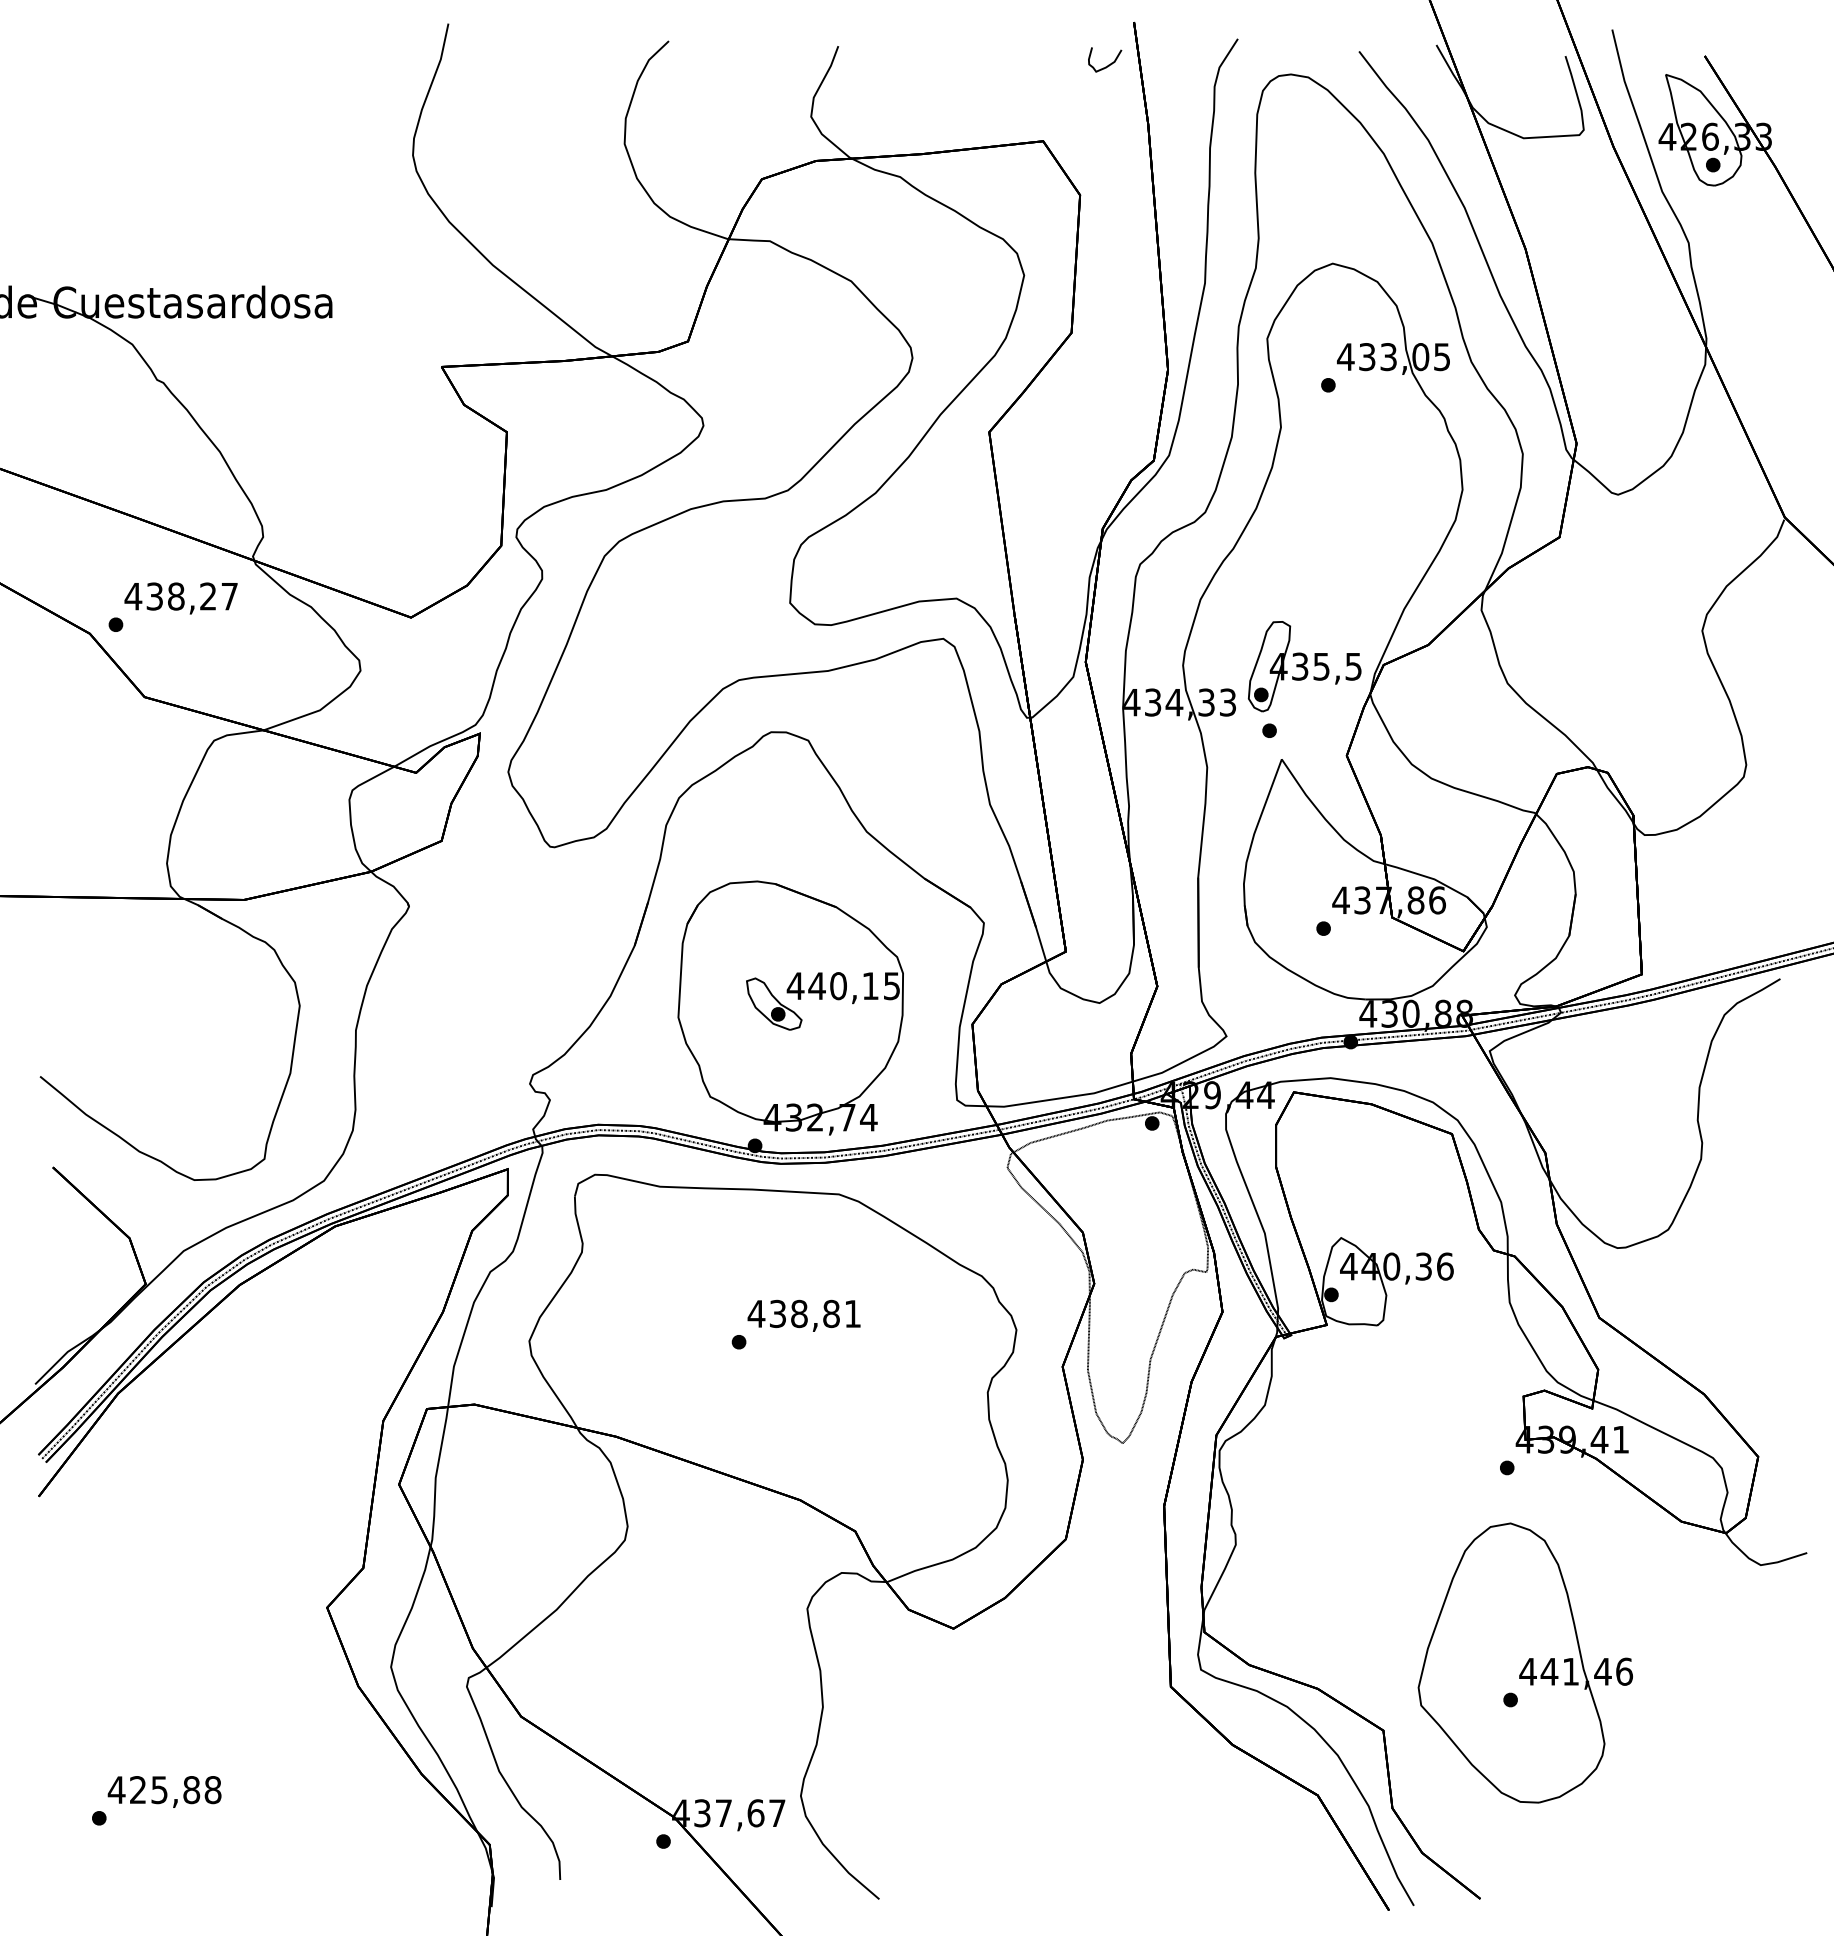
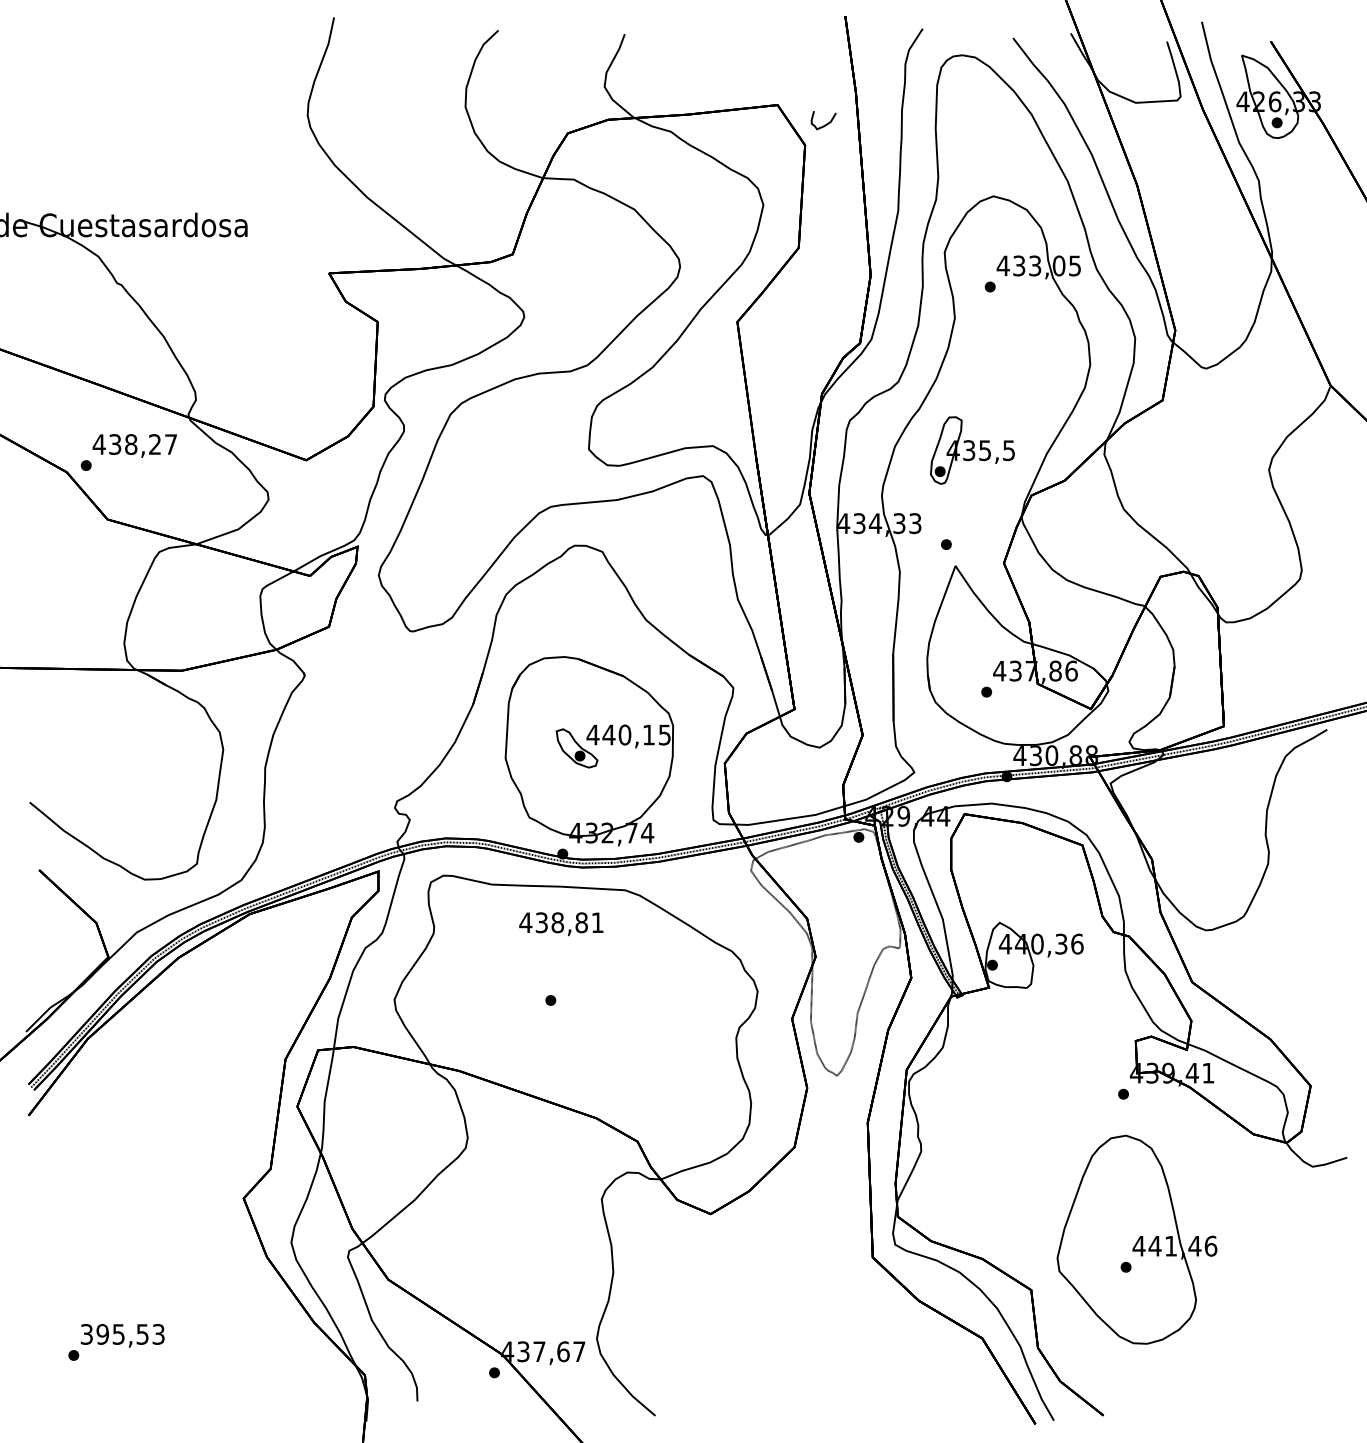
curve: (1108, 64) -> (826, 123), moved
part: (1304, 666) -> (972, 450), moved
text: (803, 1315) -> (560, 923), moved
text: (164, 1790) -> (122, 1334), 425,88 -> 395,53

